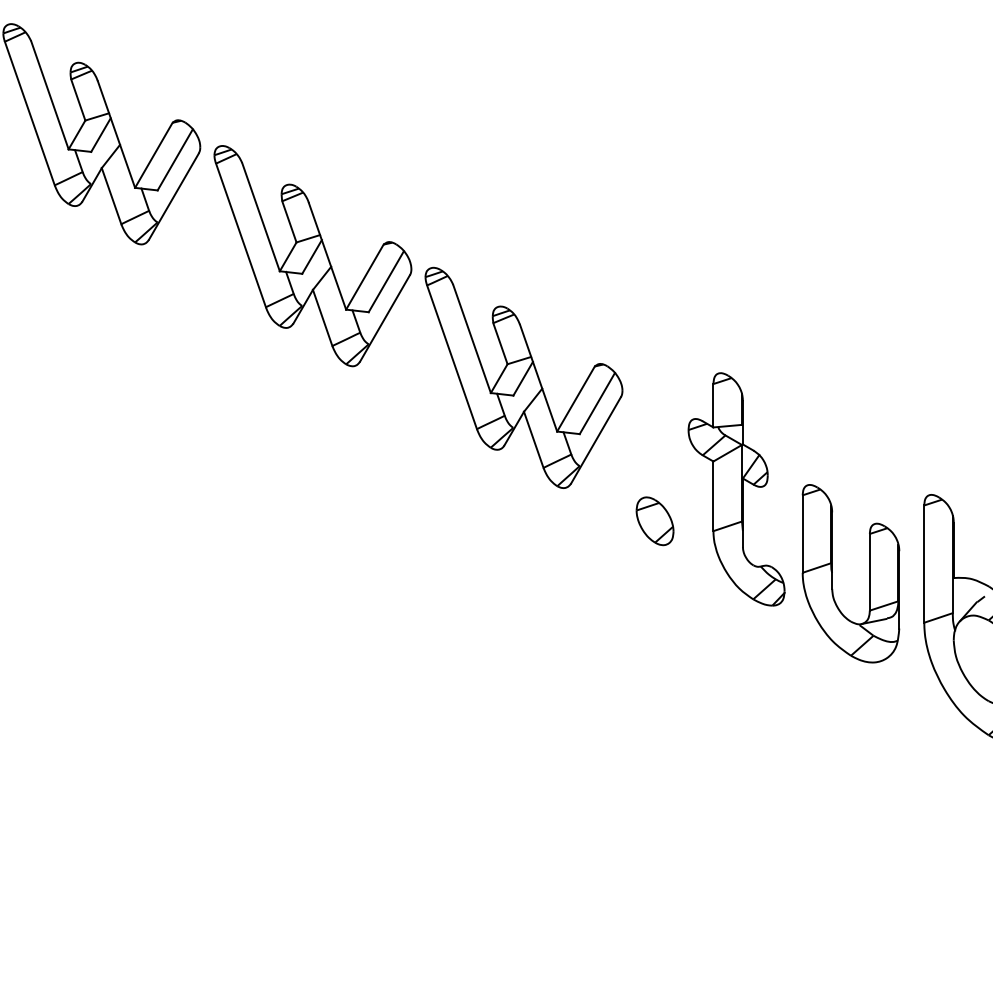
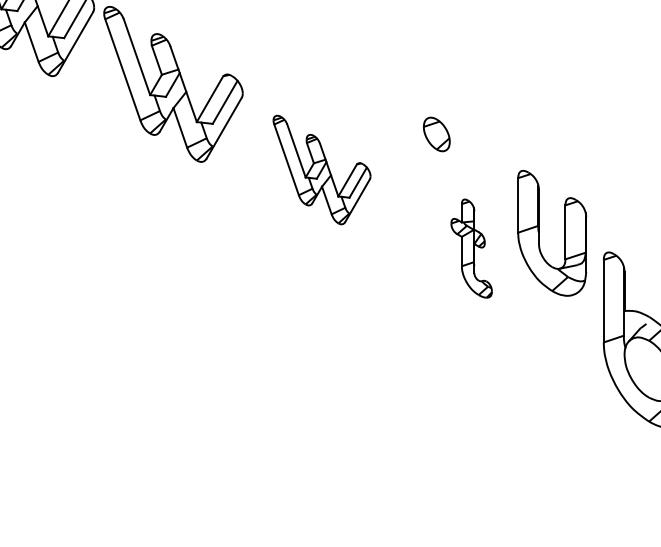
part: (523, 377) -> (321, 169), size x0.7
part: (736, 489) -> (471, 248), size x0.6
part: (654, 521) -> (436, 134), moved
part: (832, 573) -> (539, 233), moved

